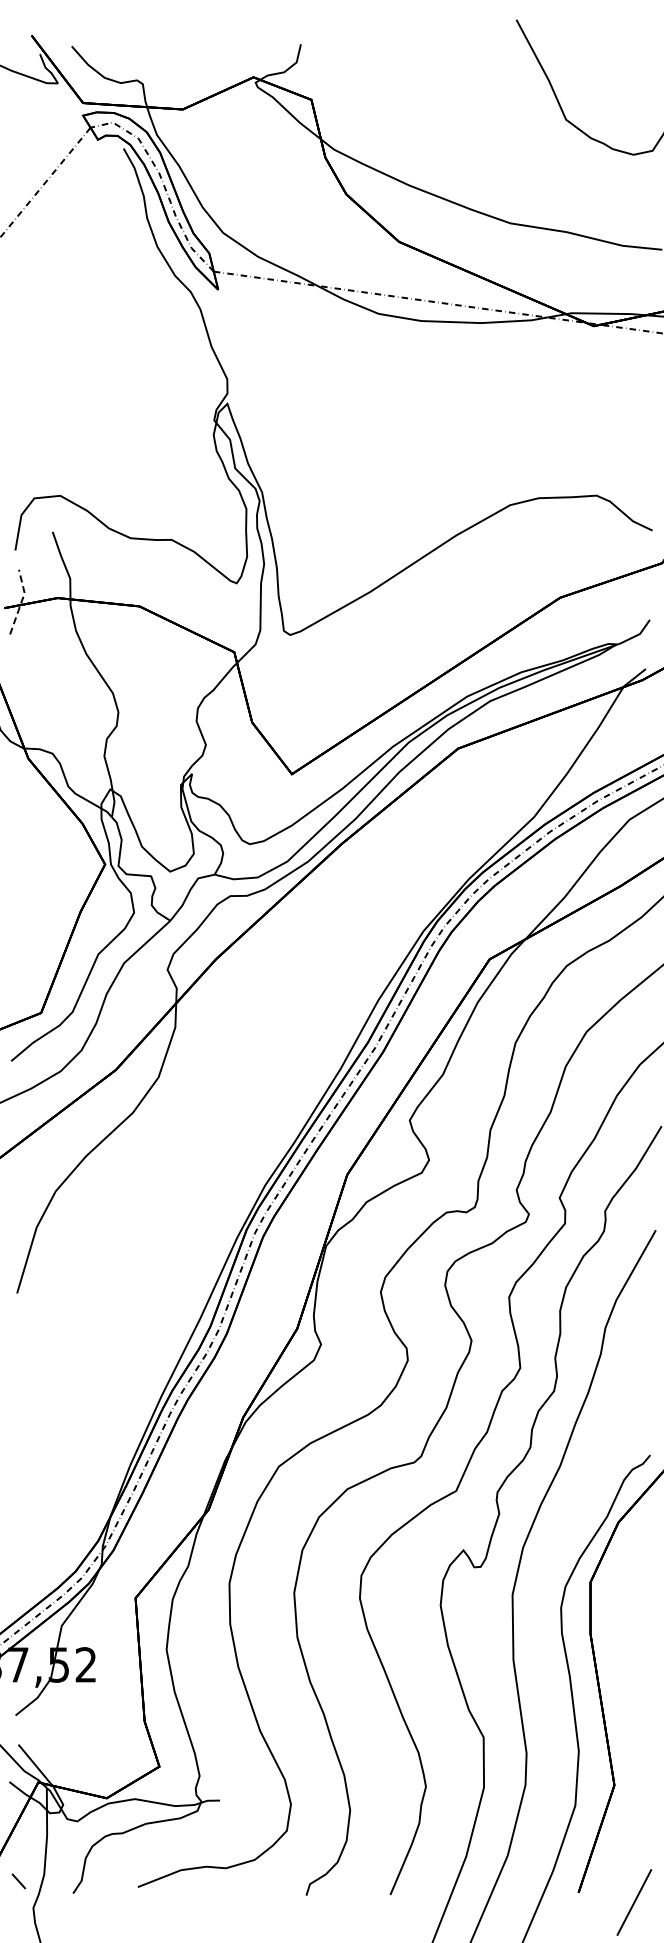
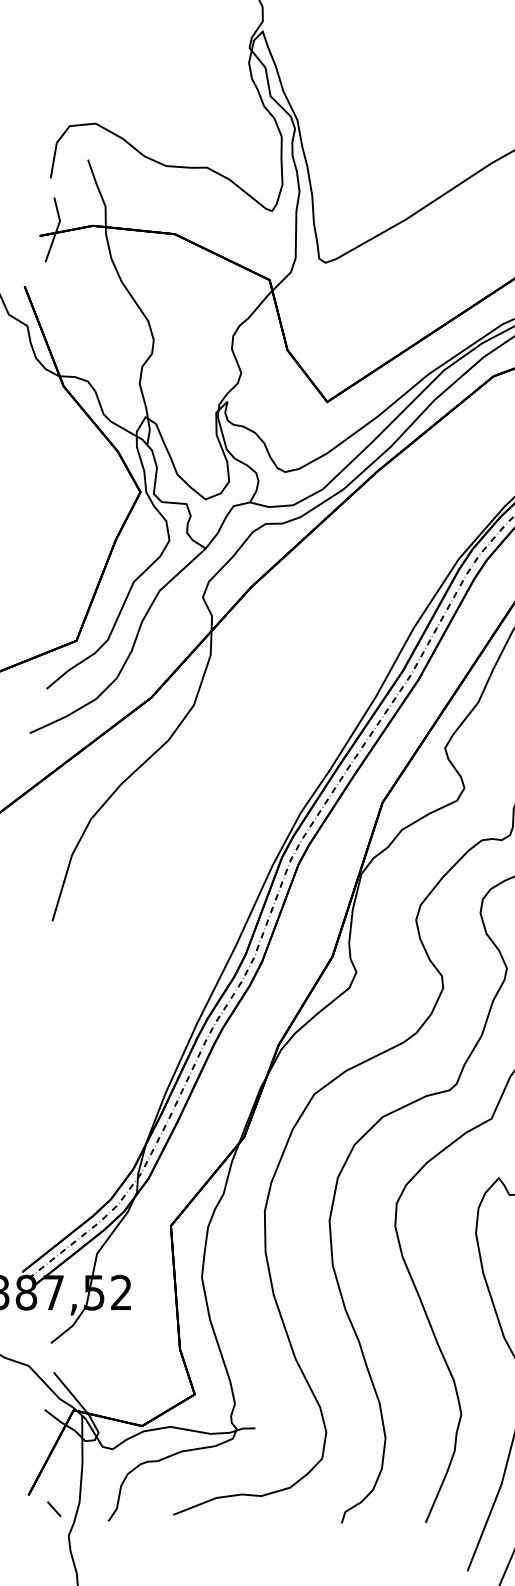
line: (21, 601) -> (56, 229), dashed -> solid

